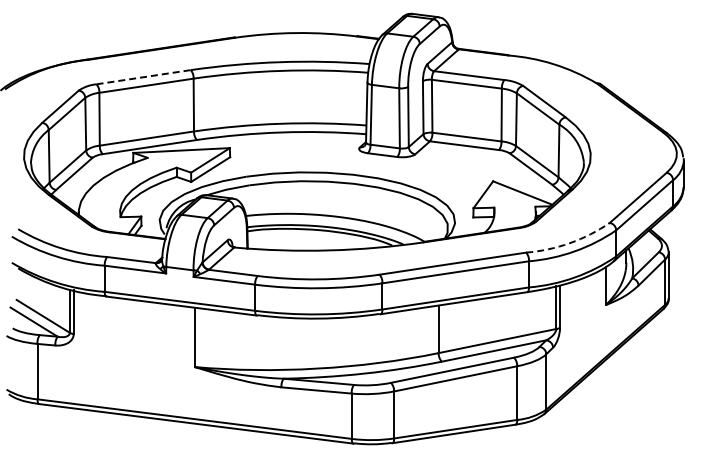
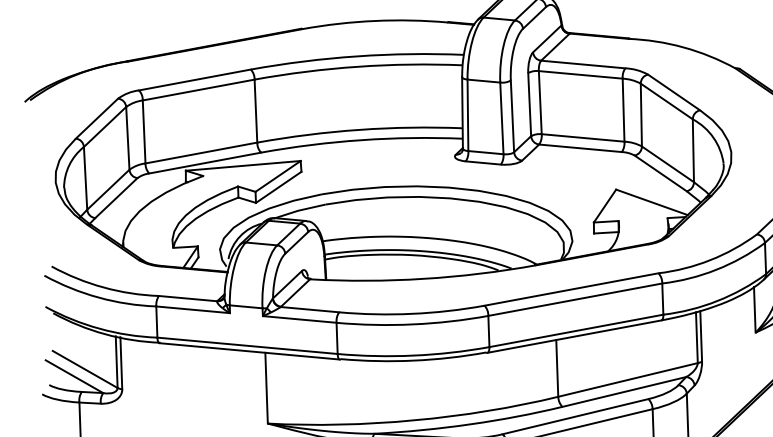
line: (143, 77) -> (194, 80), dashed -> solid
arc: (569, 243) -> (709, 260), dashed -> solid

